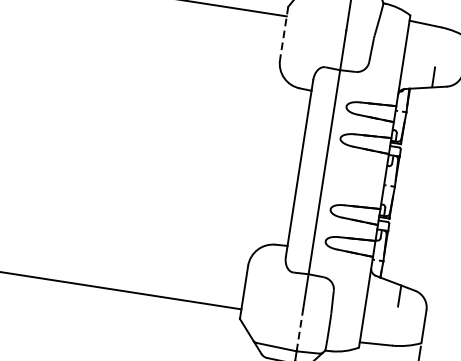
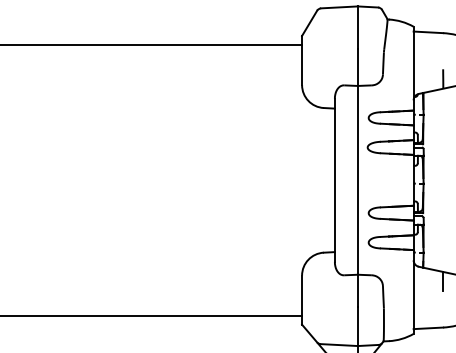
line: (284, 33) -> (302, 60), dashed -> solid
line: (299, 330) -> (357, 326), dashed -> solid

